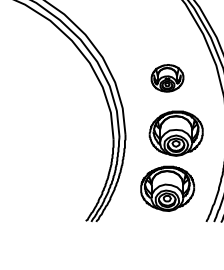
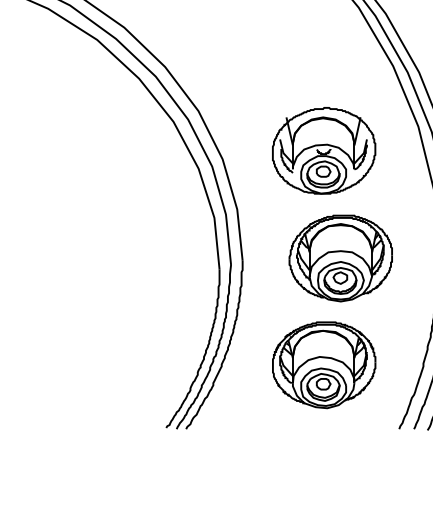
part: (167, 78) -> (323, 151), size x1.67

